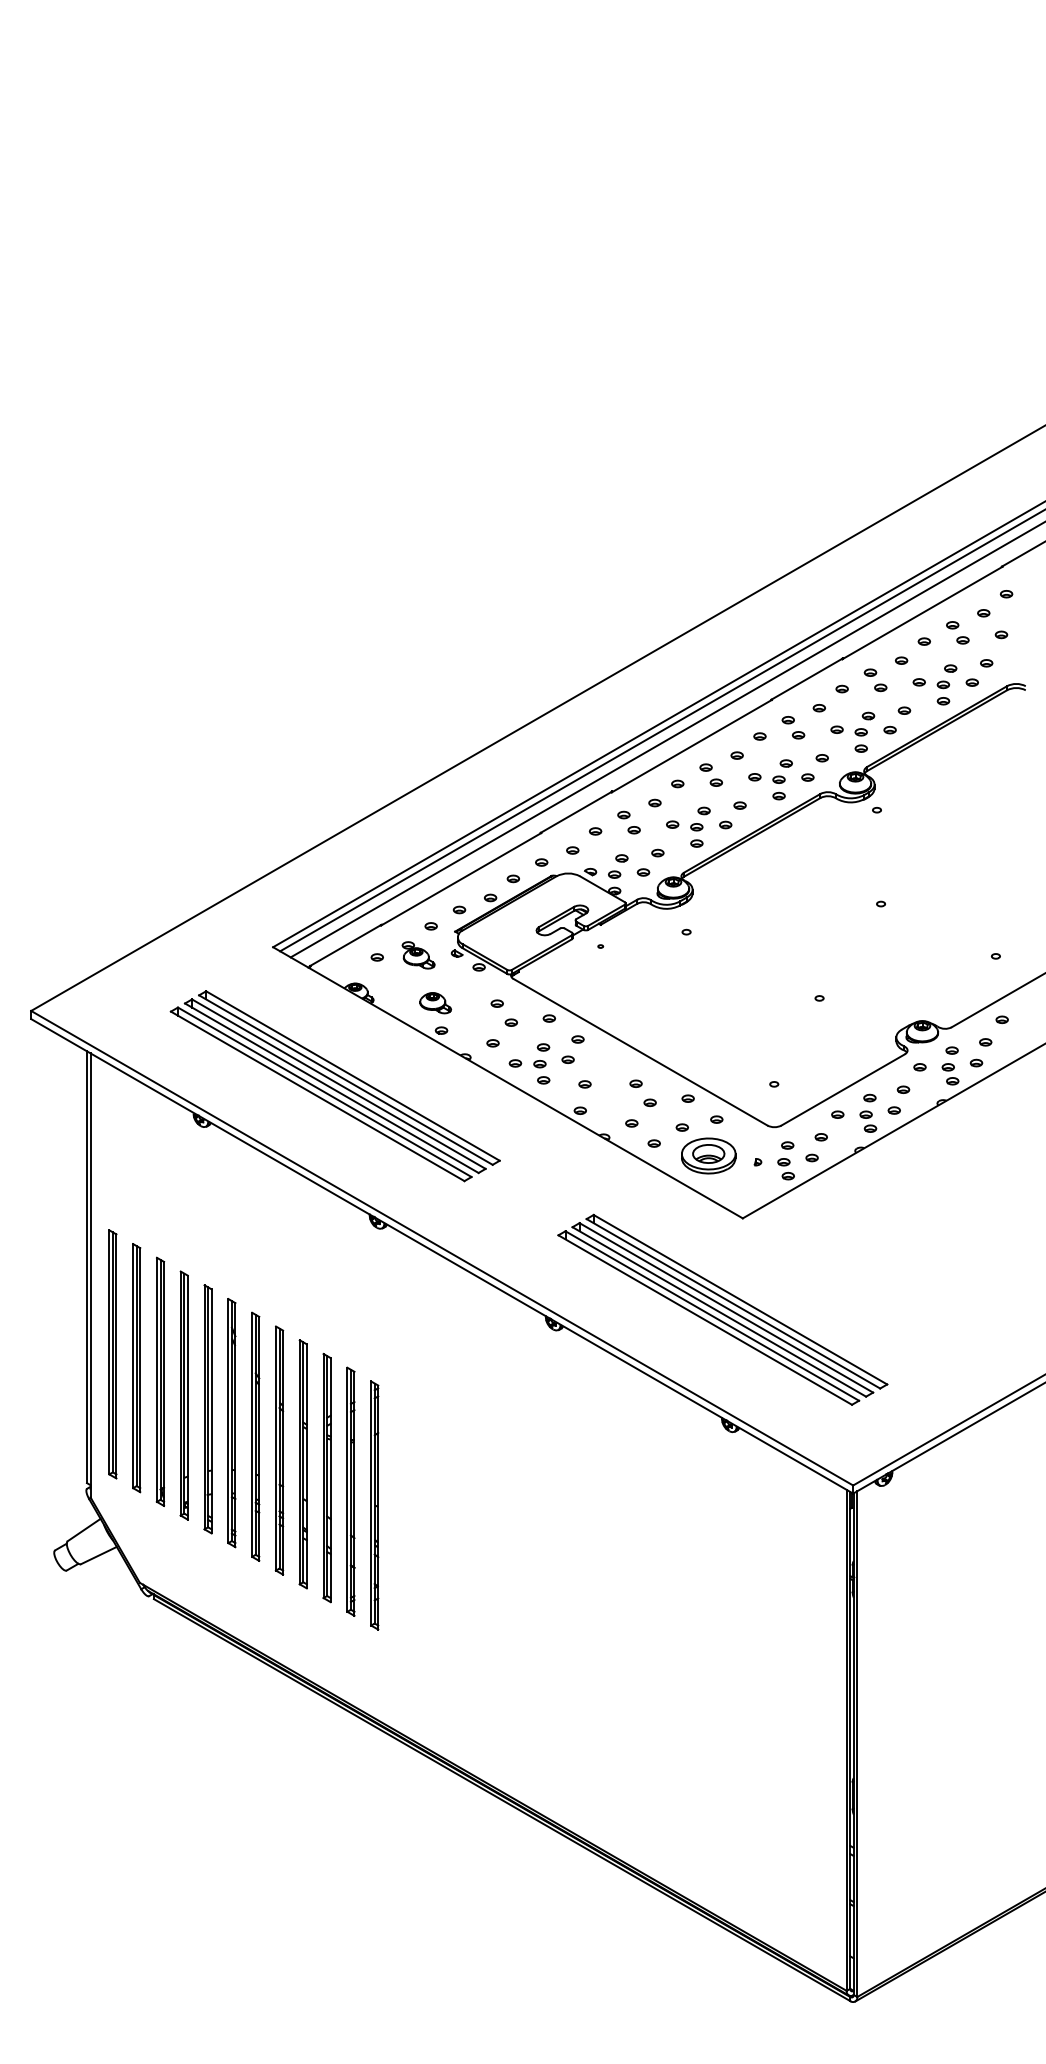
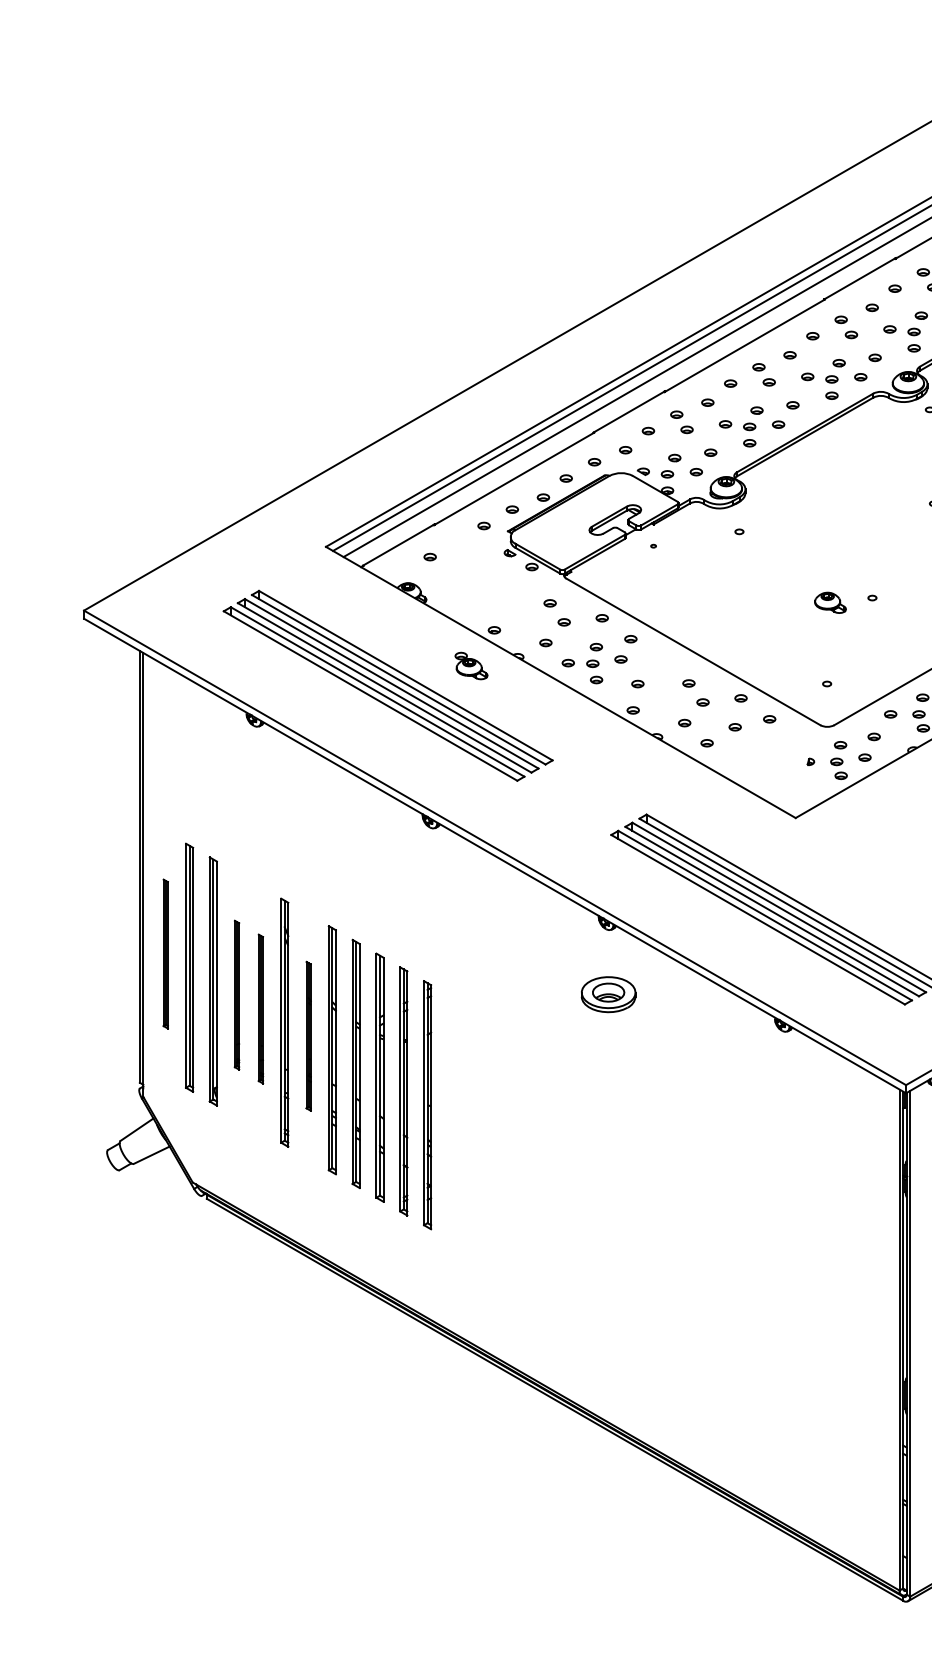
part: (418, 955) -> (471, 666), moved
part: (435, 1003) -> (830, 603), moved
part: (708, 1155) -> (608, 994), moved
part: (112, 1354) -> (165, 954), size x0.6
part: (183, 1395) -> (236, 995), size x0.6
part: (207, 1409) -> (260, 1009), size x0.6
part: (255, 1436) -> (308, 1036), size x0.6

